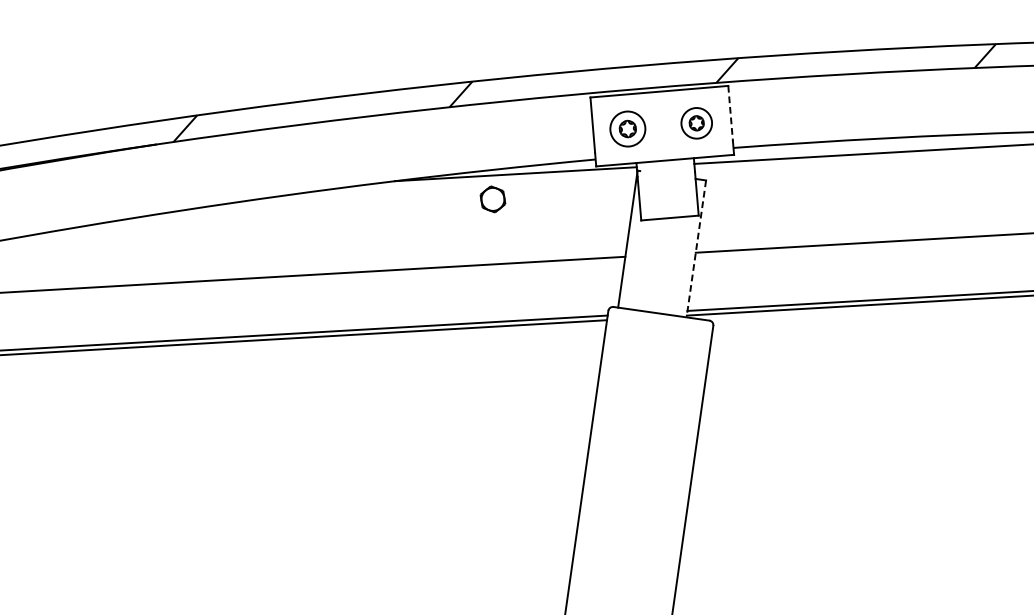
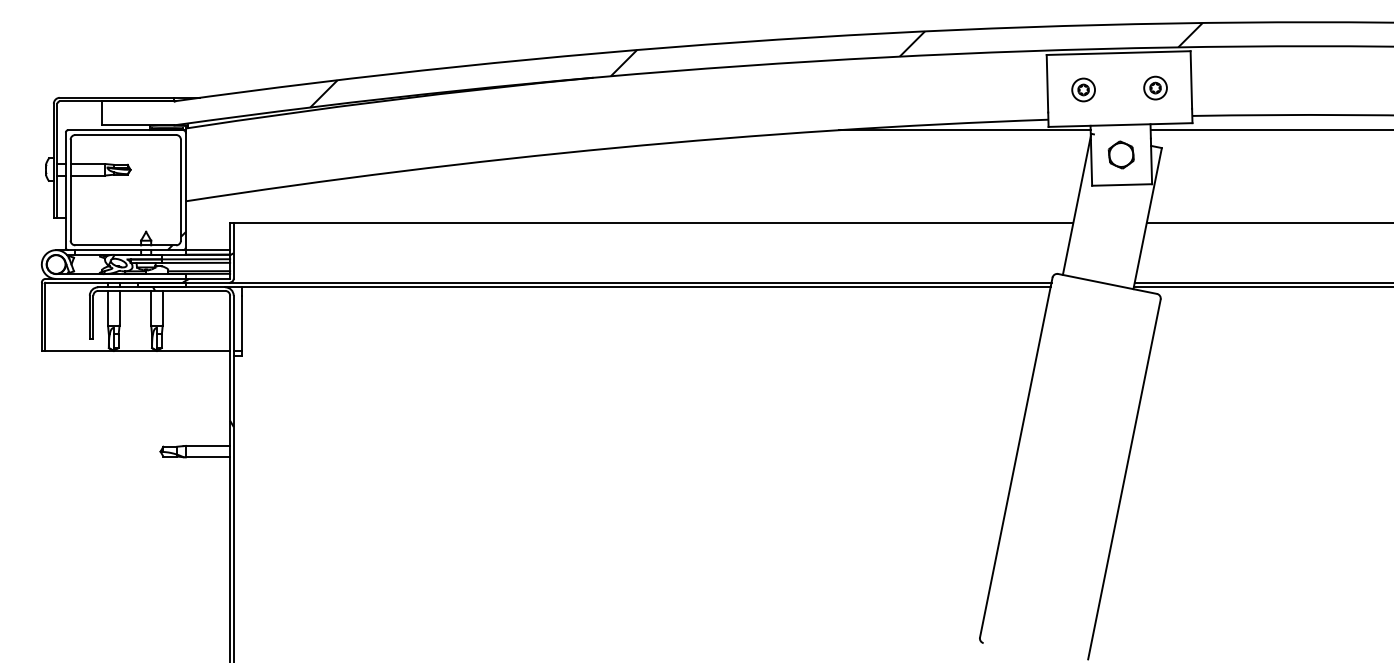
line: (730, 113) -> (1191, 80), dashed -> solid
part: (696, 122) -> (1155, 87), size x0.71
part: (627, 128) -> (1083, 89), size x0.62
part: (492, 198) -> (1120, 154), moved
line: (696, 248) -> (1147, 218), dashed -> solid

